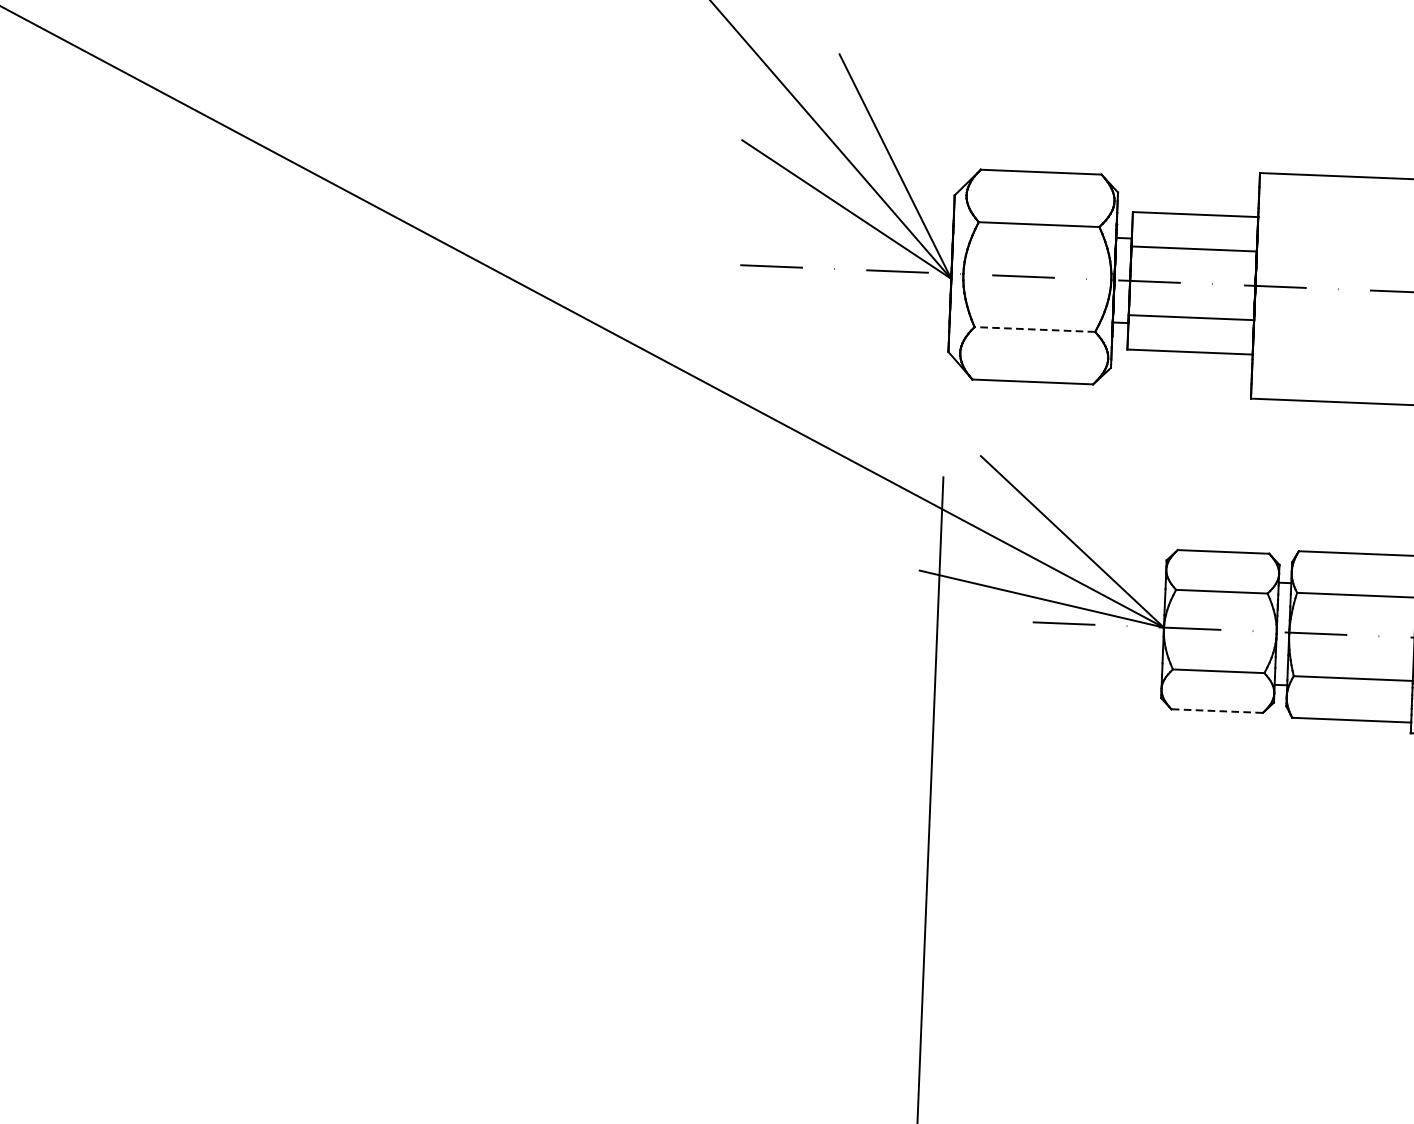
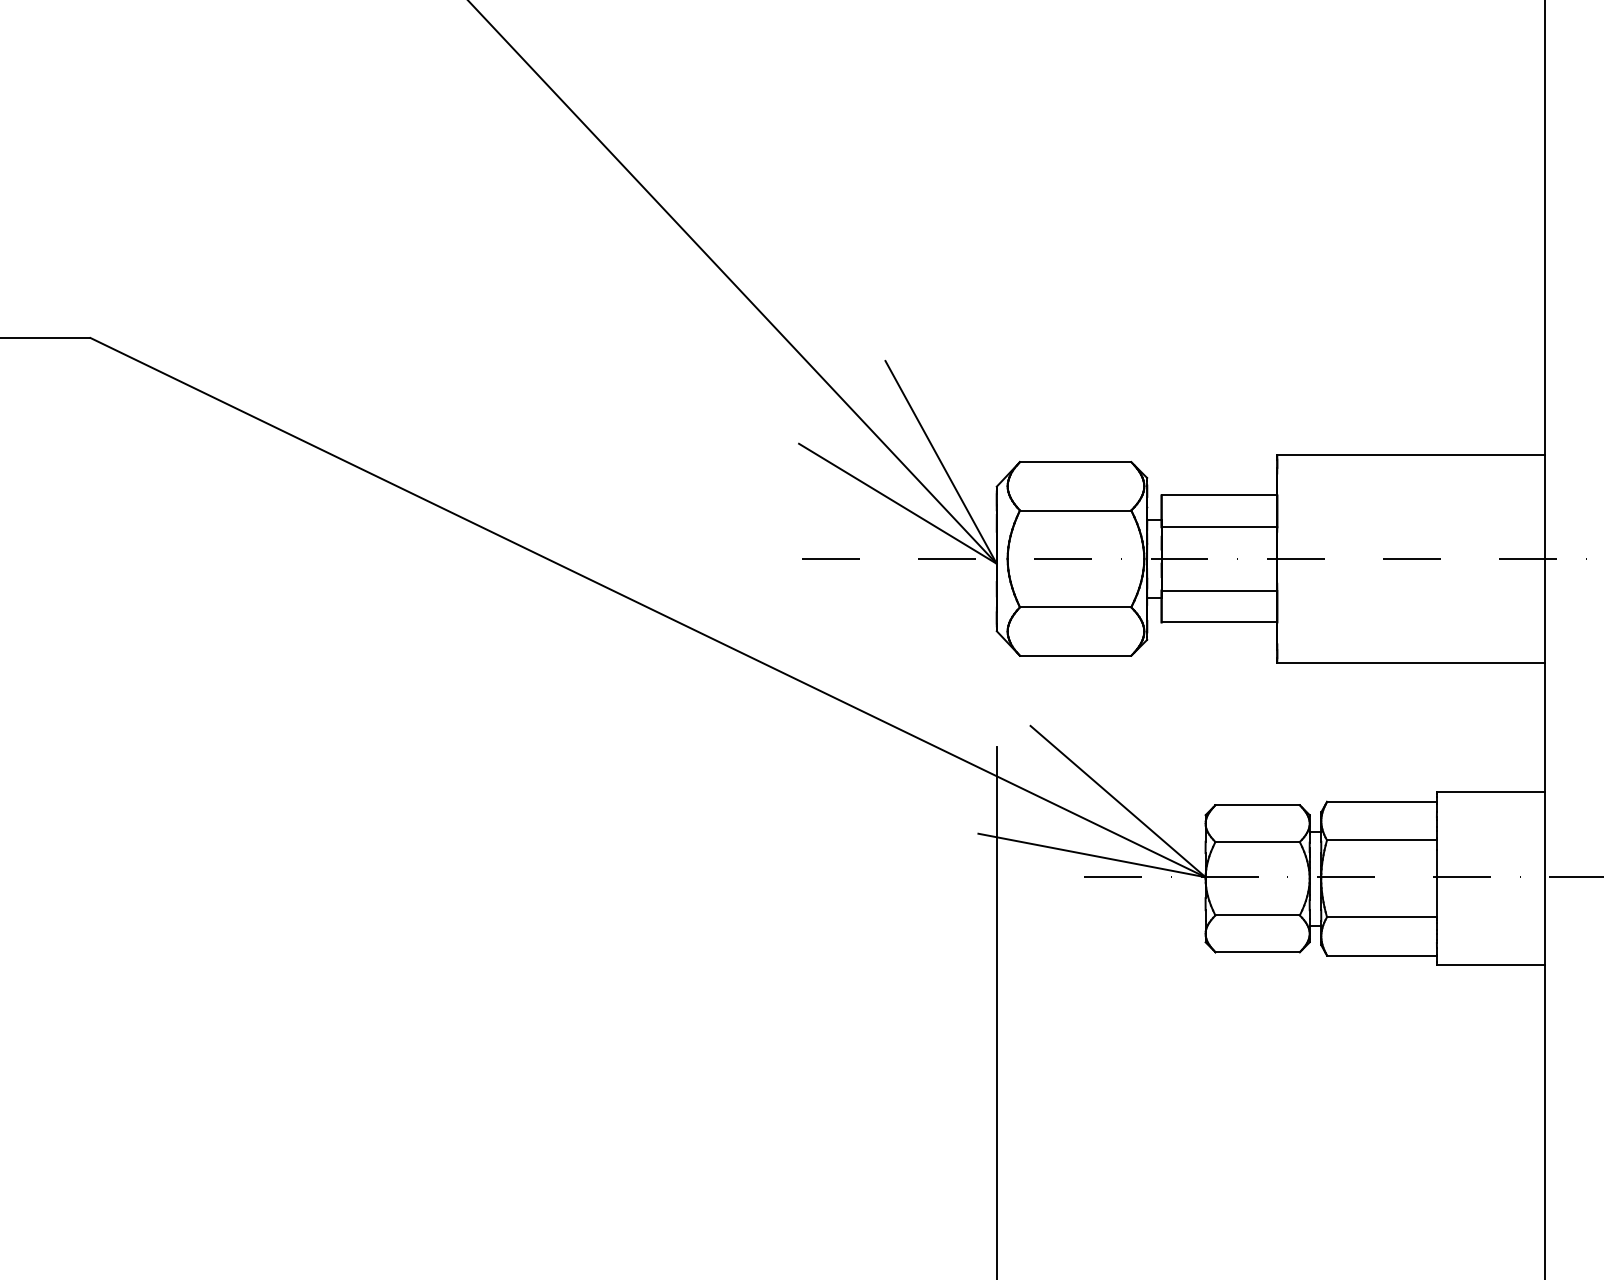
line: (1034, 329) -> (1075, 607), dashed -> solid
line: (1216, 711) -> (1257, 952), dashed -> solid

